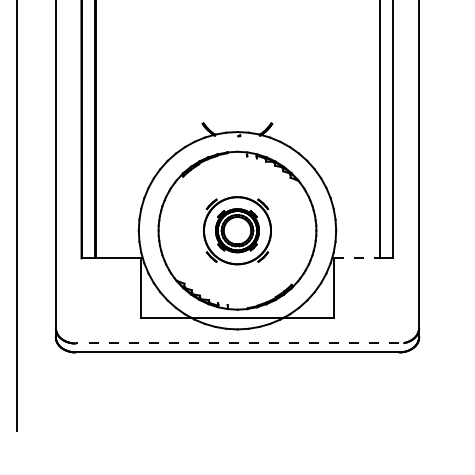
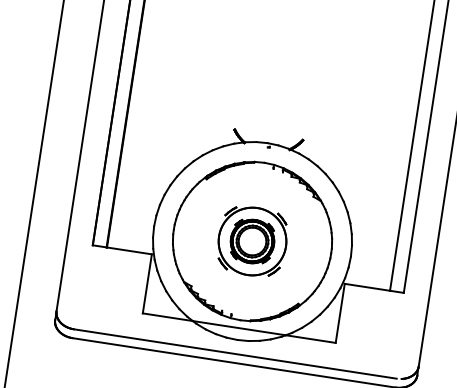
line: (356, 258) -> (366, 287), dashed -> solid
line: (237, 343) -> (235, 353), dashed -> solid

